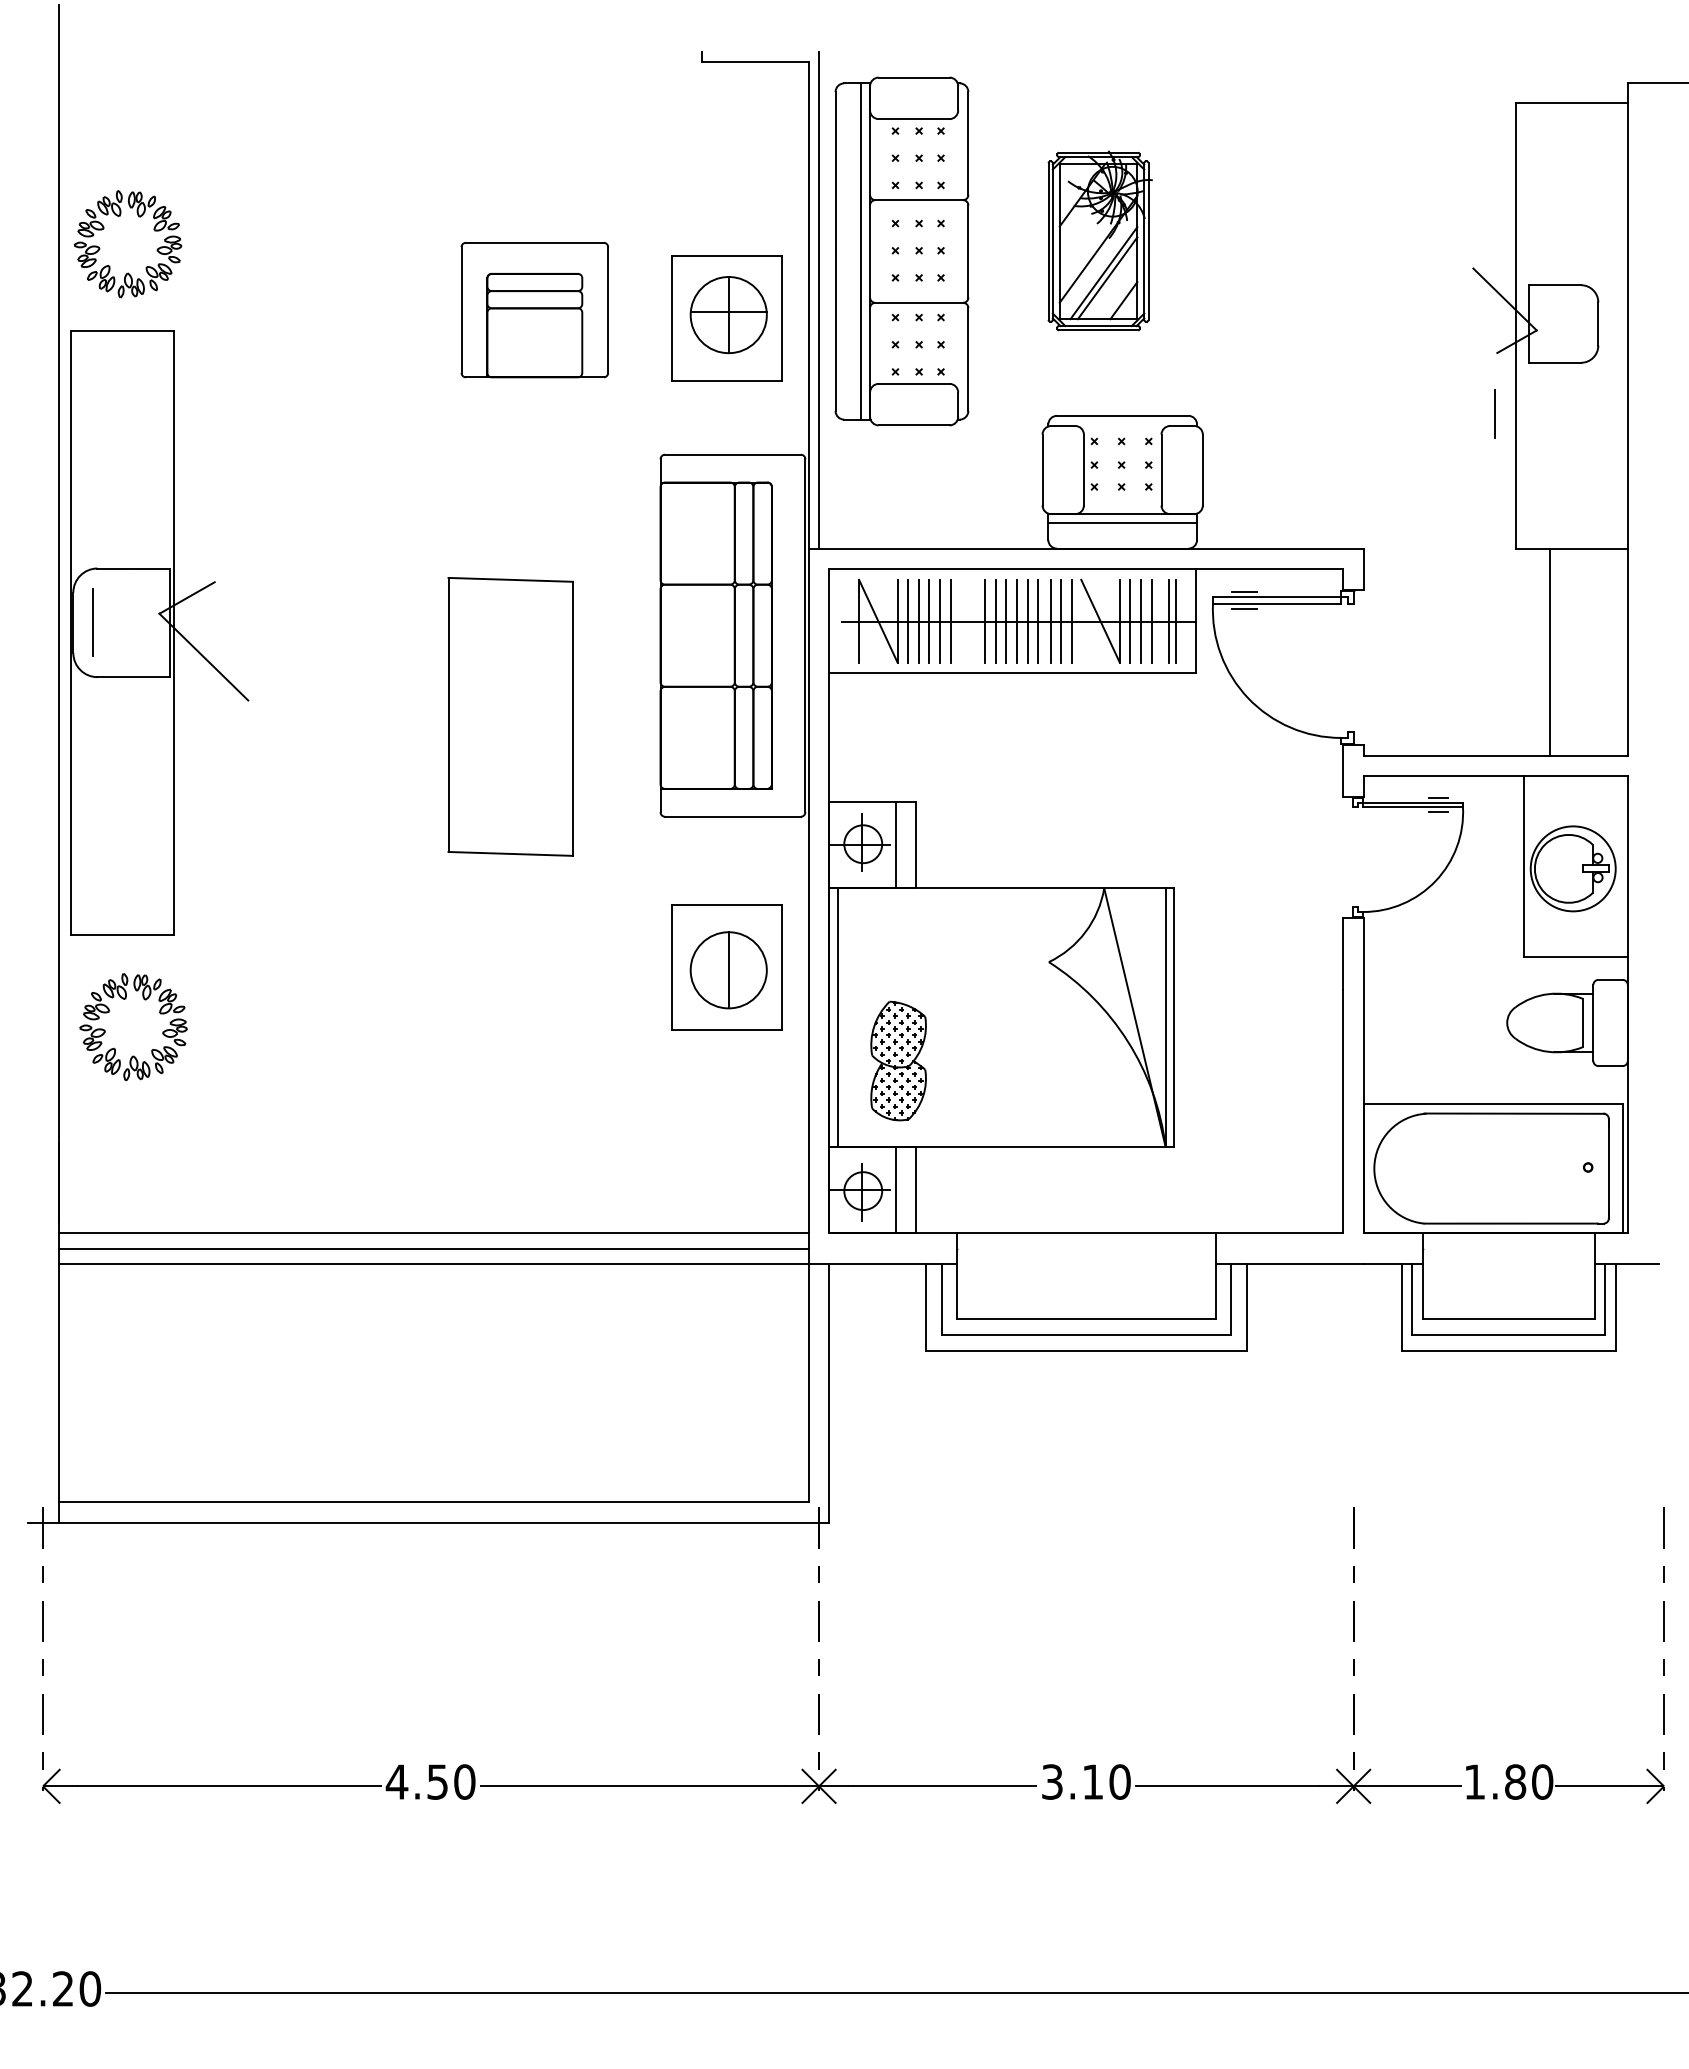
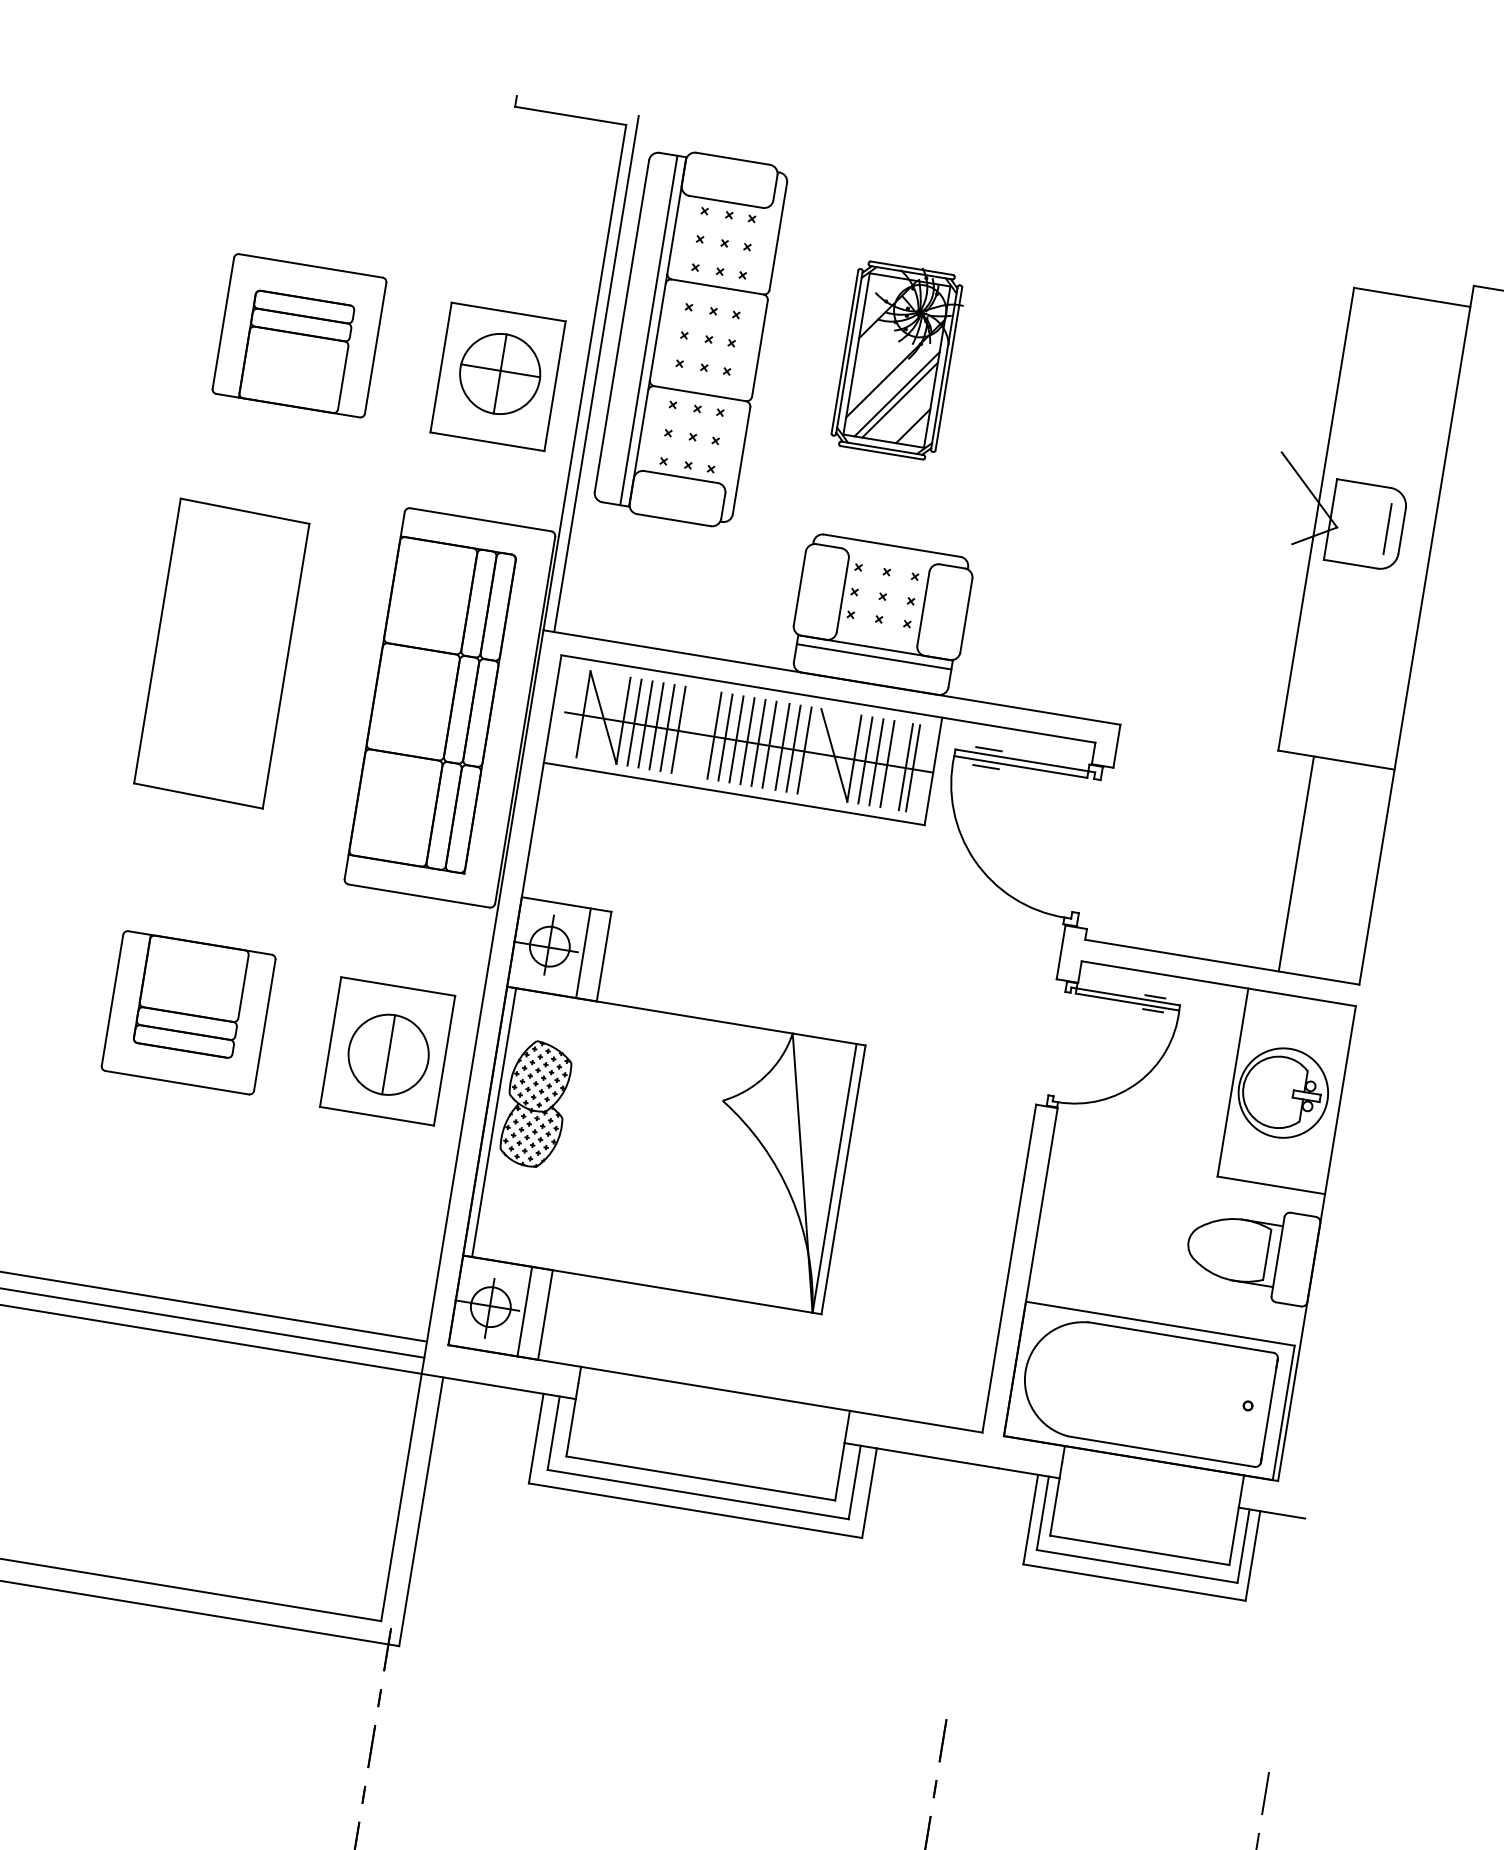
line: (1494, 413) -> (1386, 528), moved
part: (510, 716) -> (221, 653), moved
part: (534, 961) -> (188, 1012), added
part: (898, 1060) -> (536, 1103), moved

